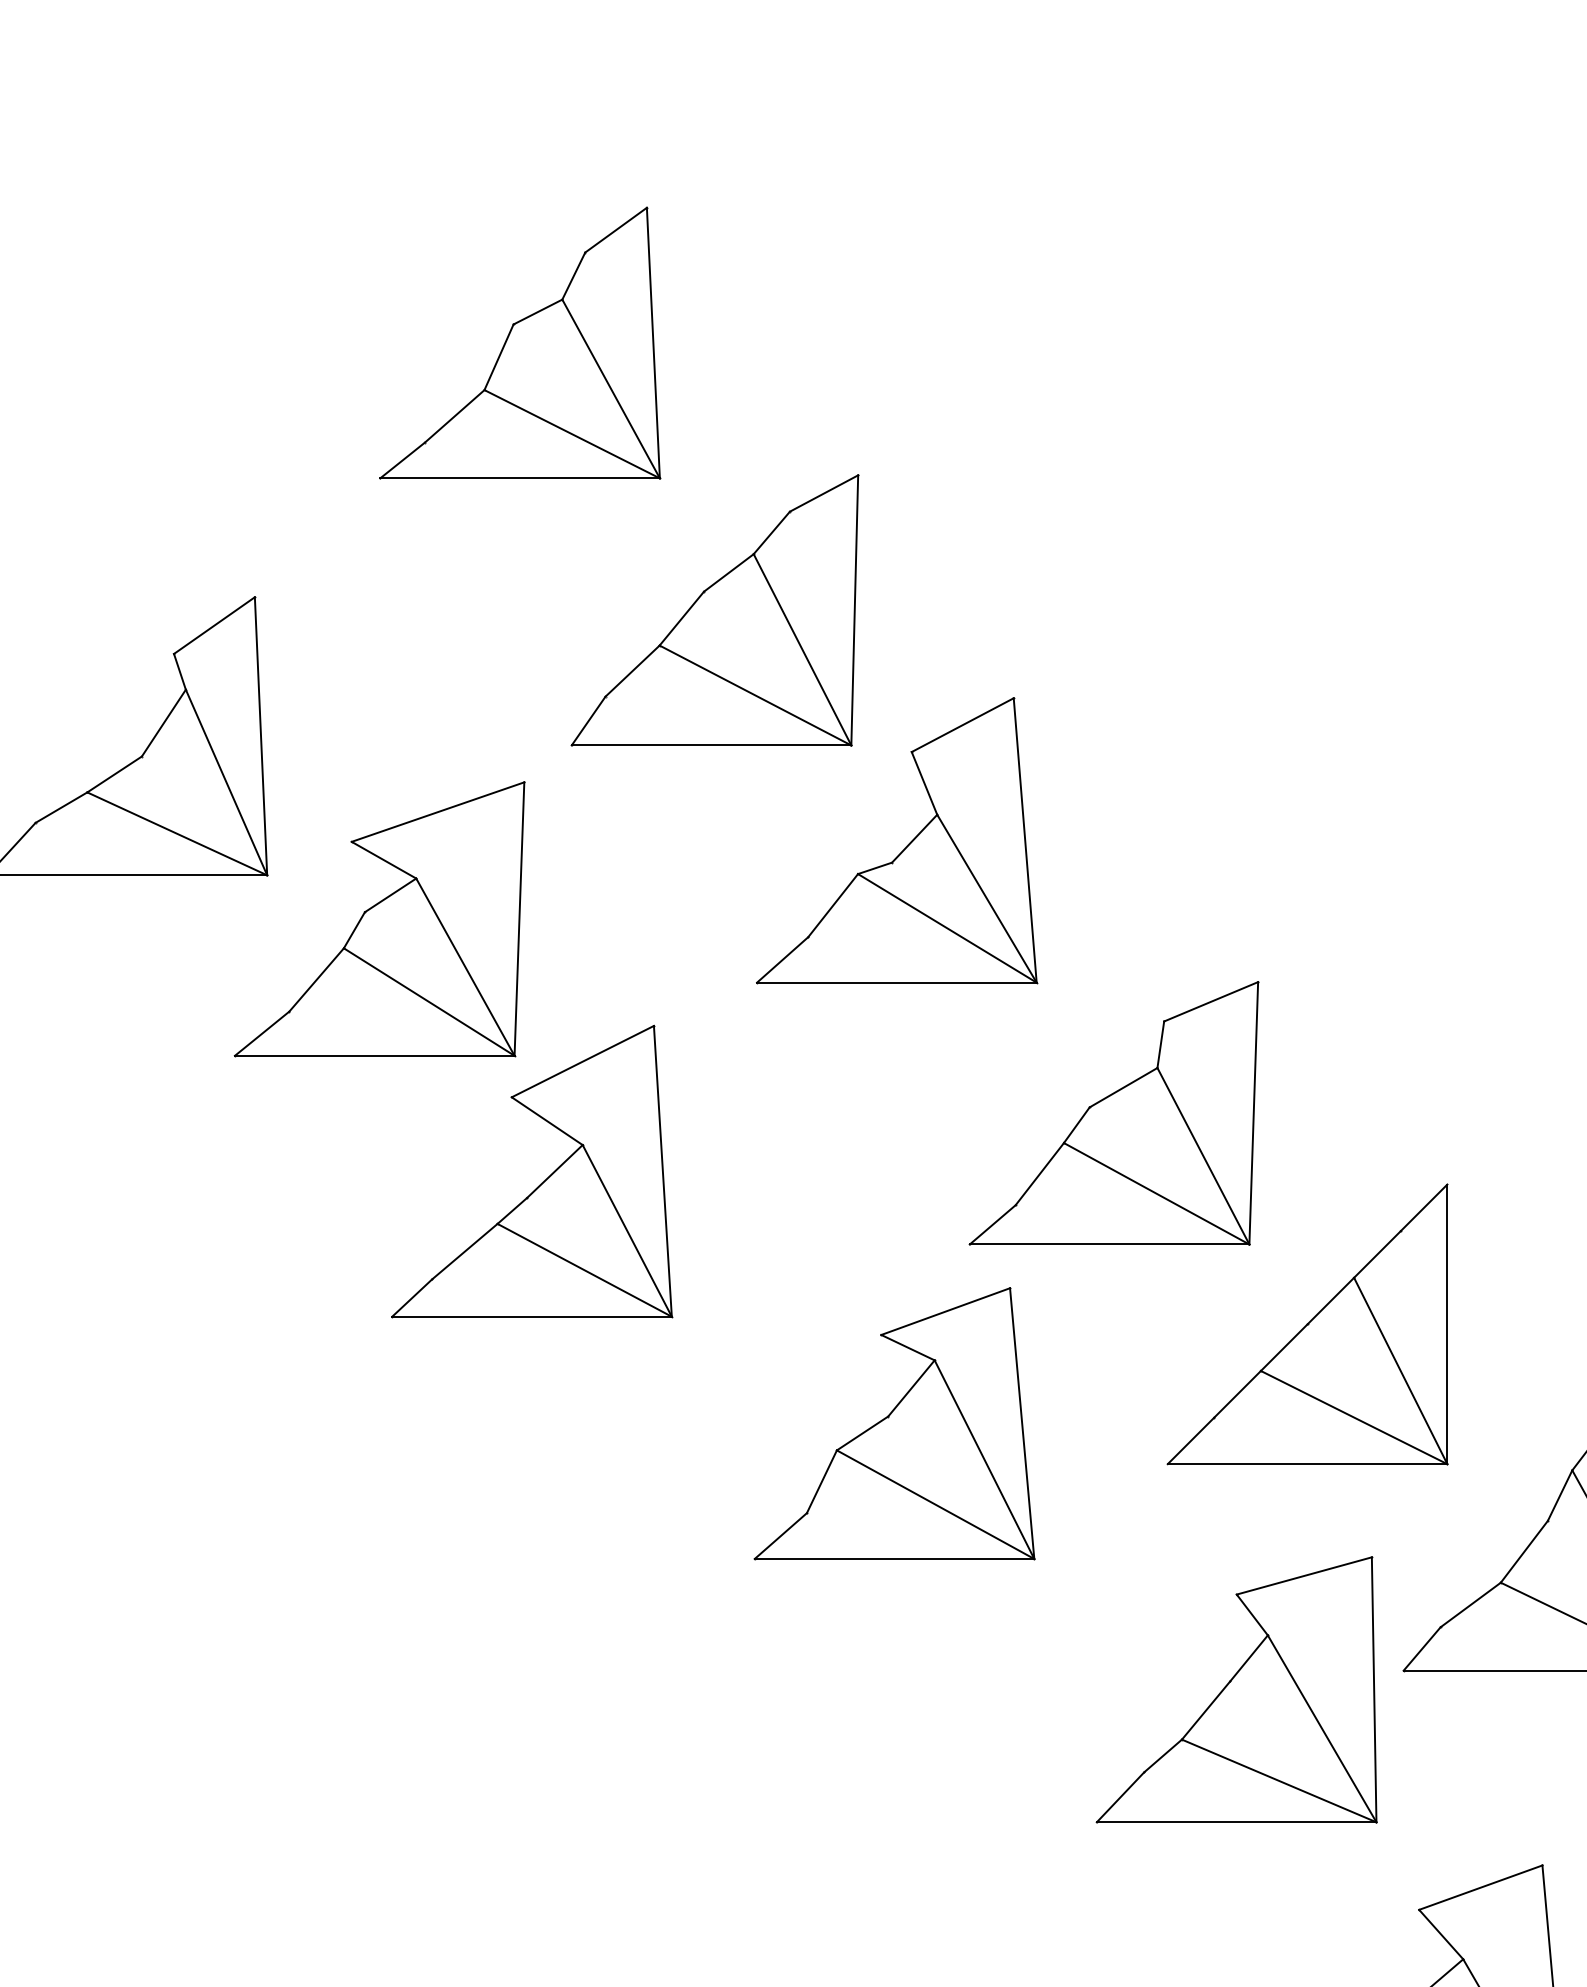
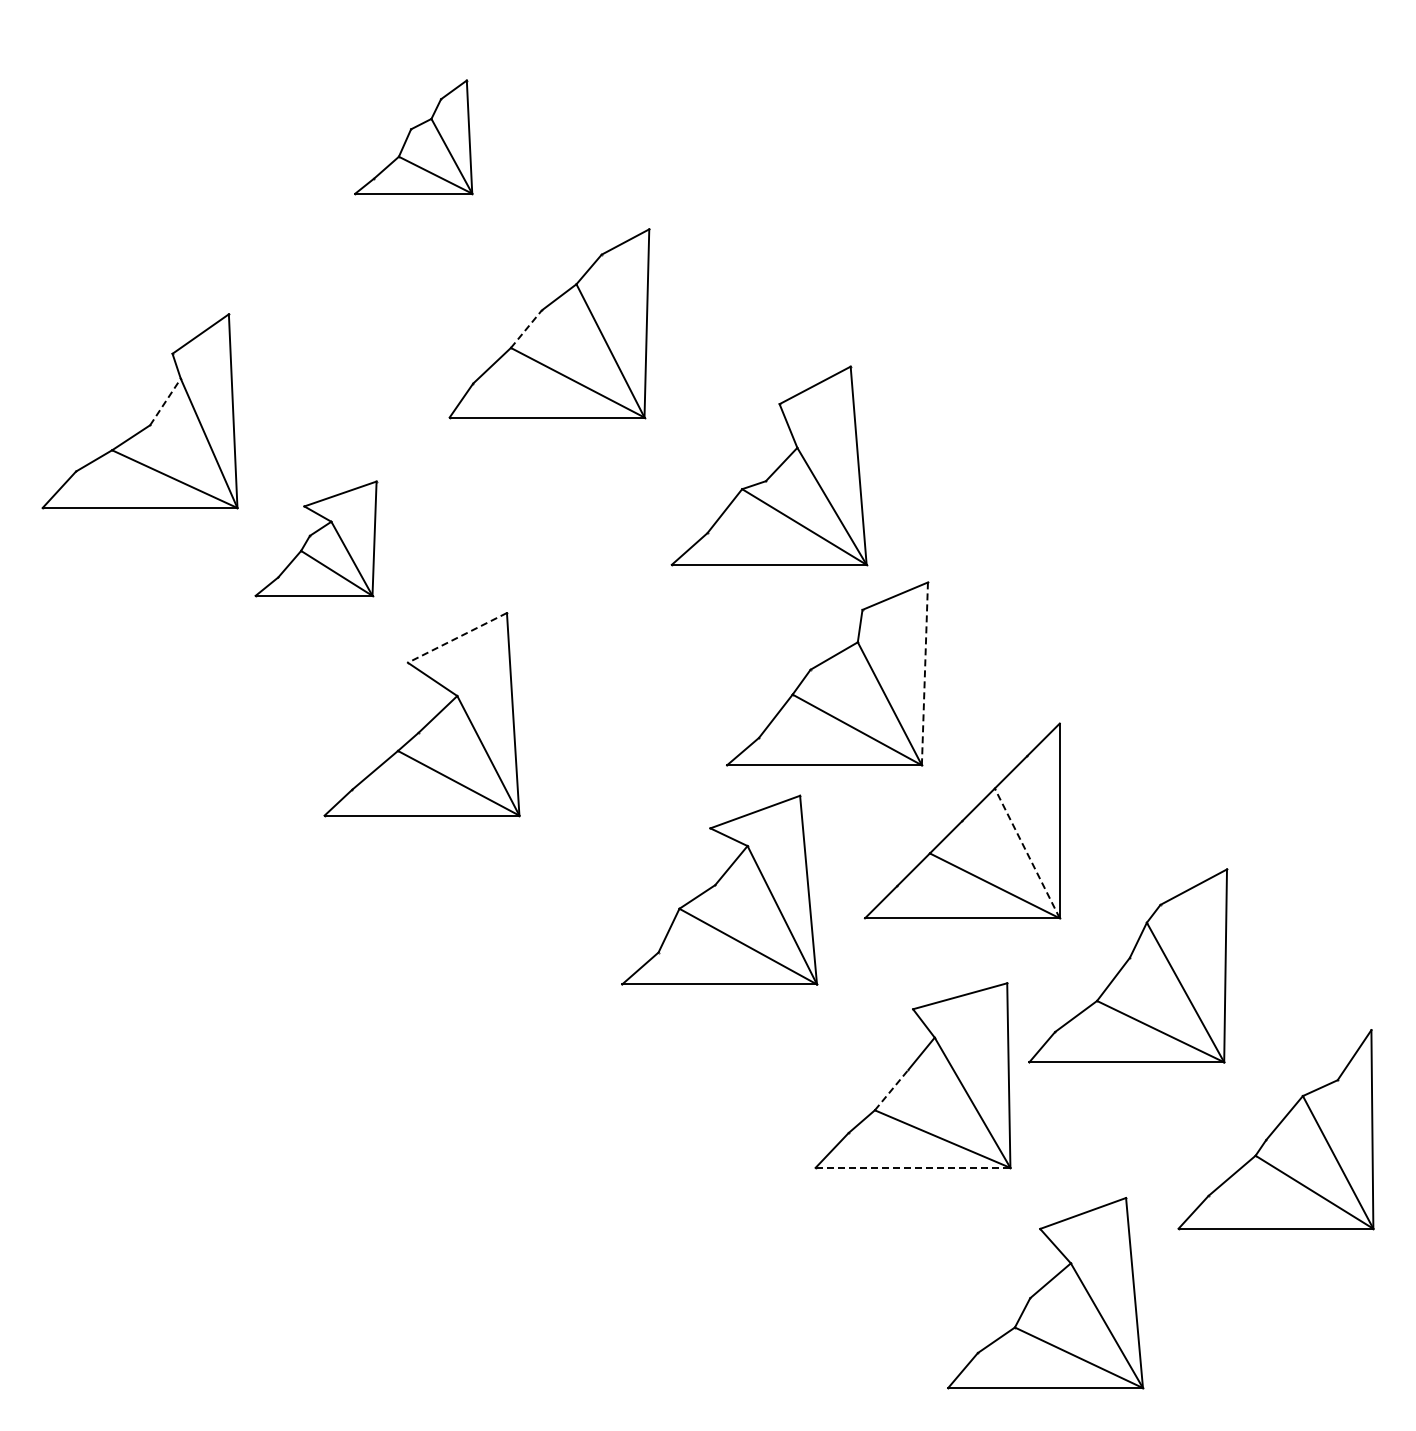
part: (519, 342) -> (413, 136), size x0.6
line: (681, 617) -> (526, 328), solid -> dashed
line: (163, 723) -> (165, 402), solid -> dashed
part: (904, 847) -> (774, 470), moved
part: (380, 919) -> (316, 538), size x0.6
line: (581, 1062) -> (456, 638), solid -> dashed
line: (1253, 1112) -> (924, 673), solid -> dashed
line: (1400, 1371) -> (1027, 853), solid -> dashed
part: (894, 1422) -> (719, 889), moved
line: (1207, 1709) -> (892, 1089), solid -> dashed
line: (1237, 1821) -> (913, 1167), solid -> dashed

